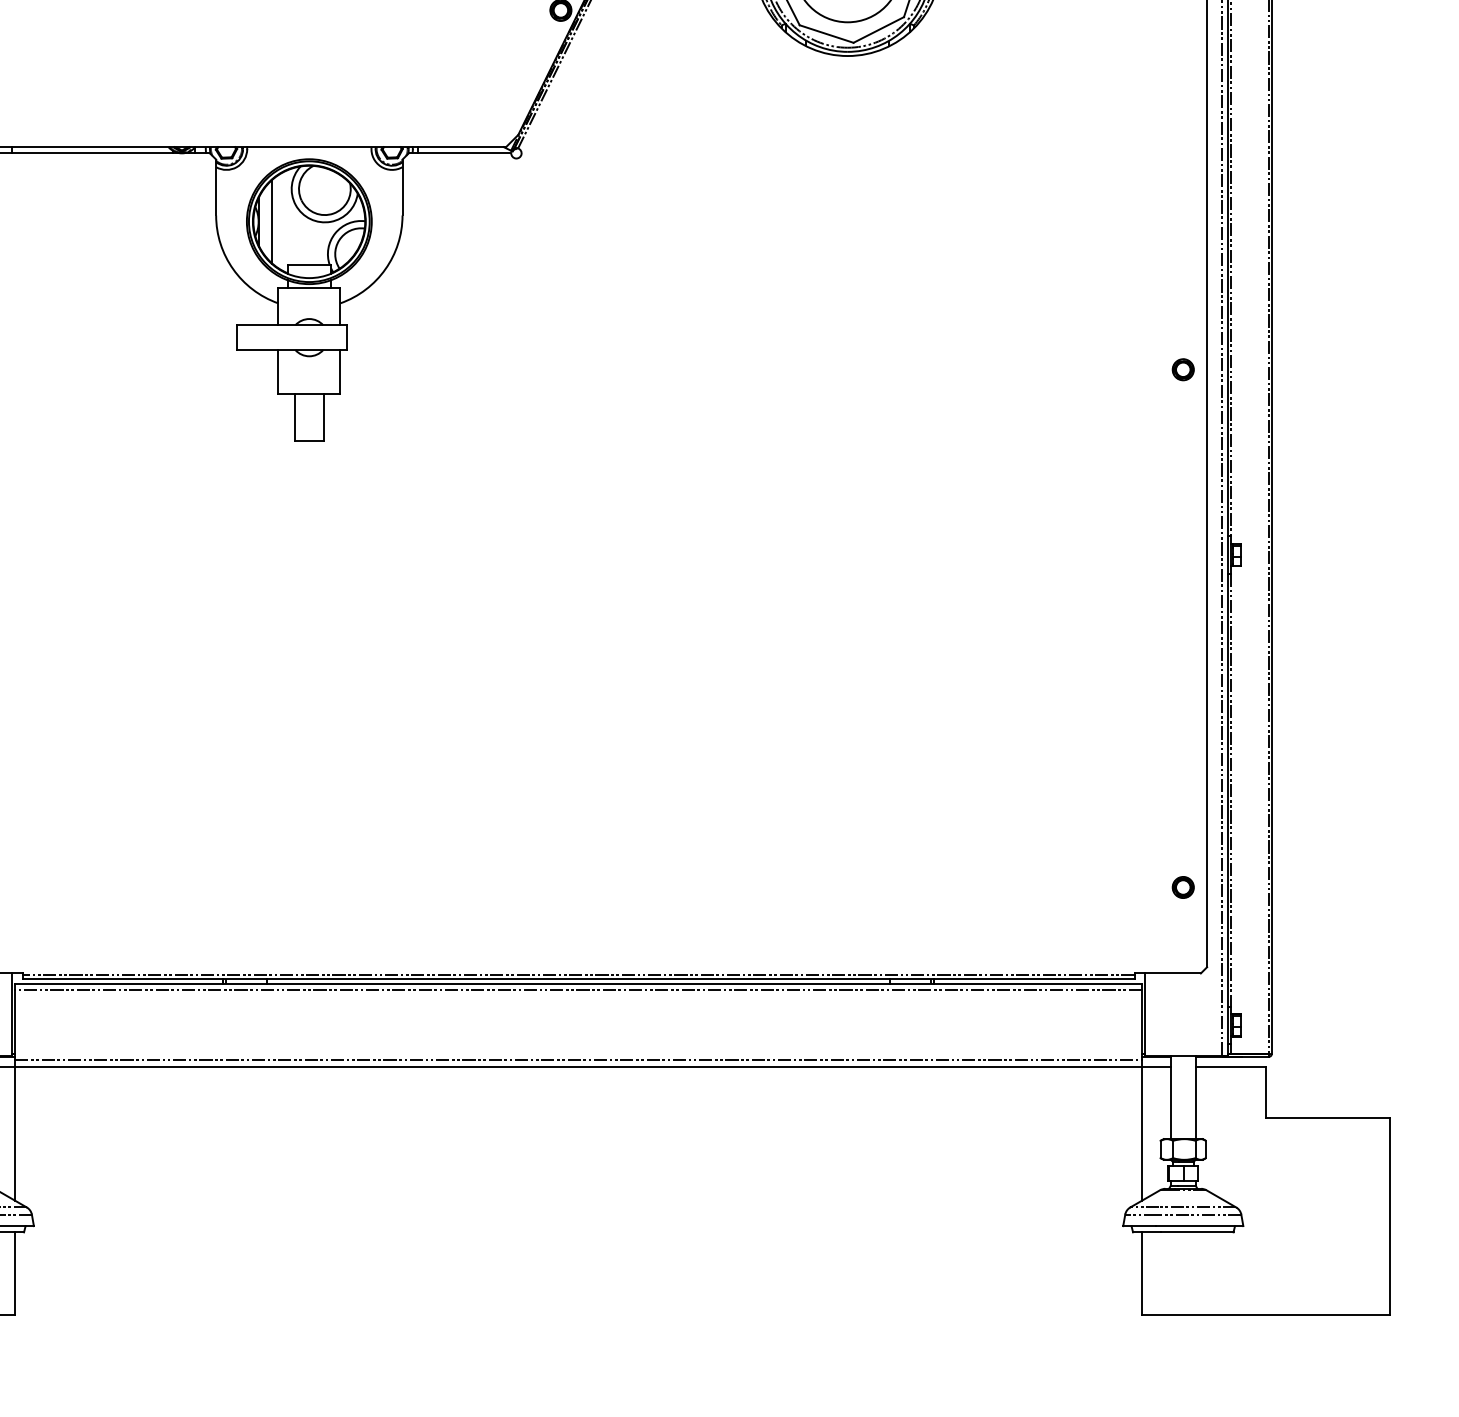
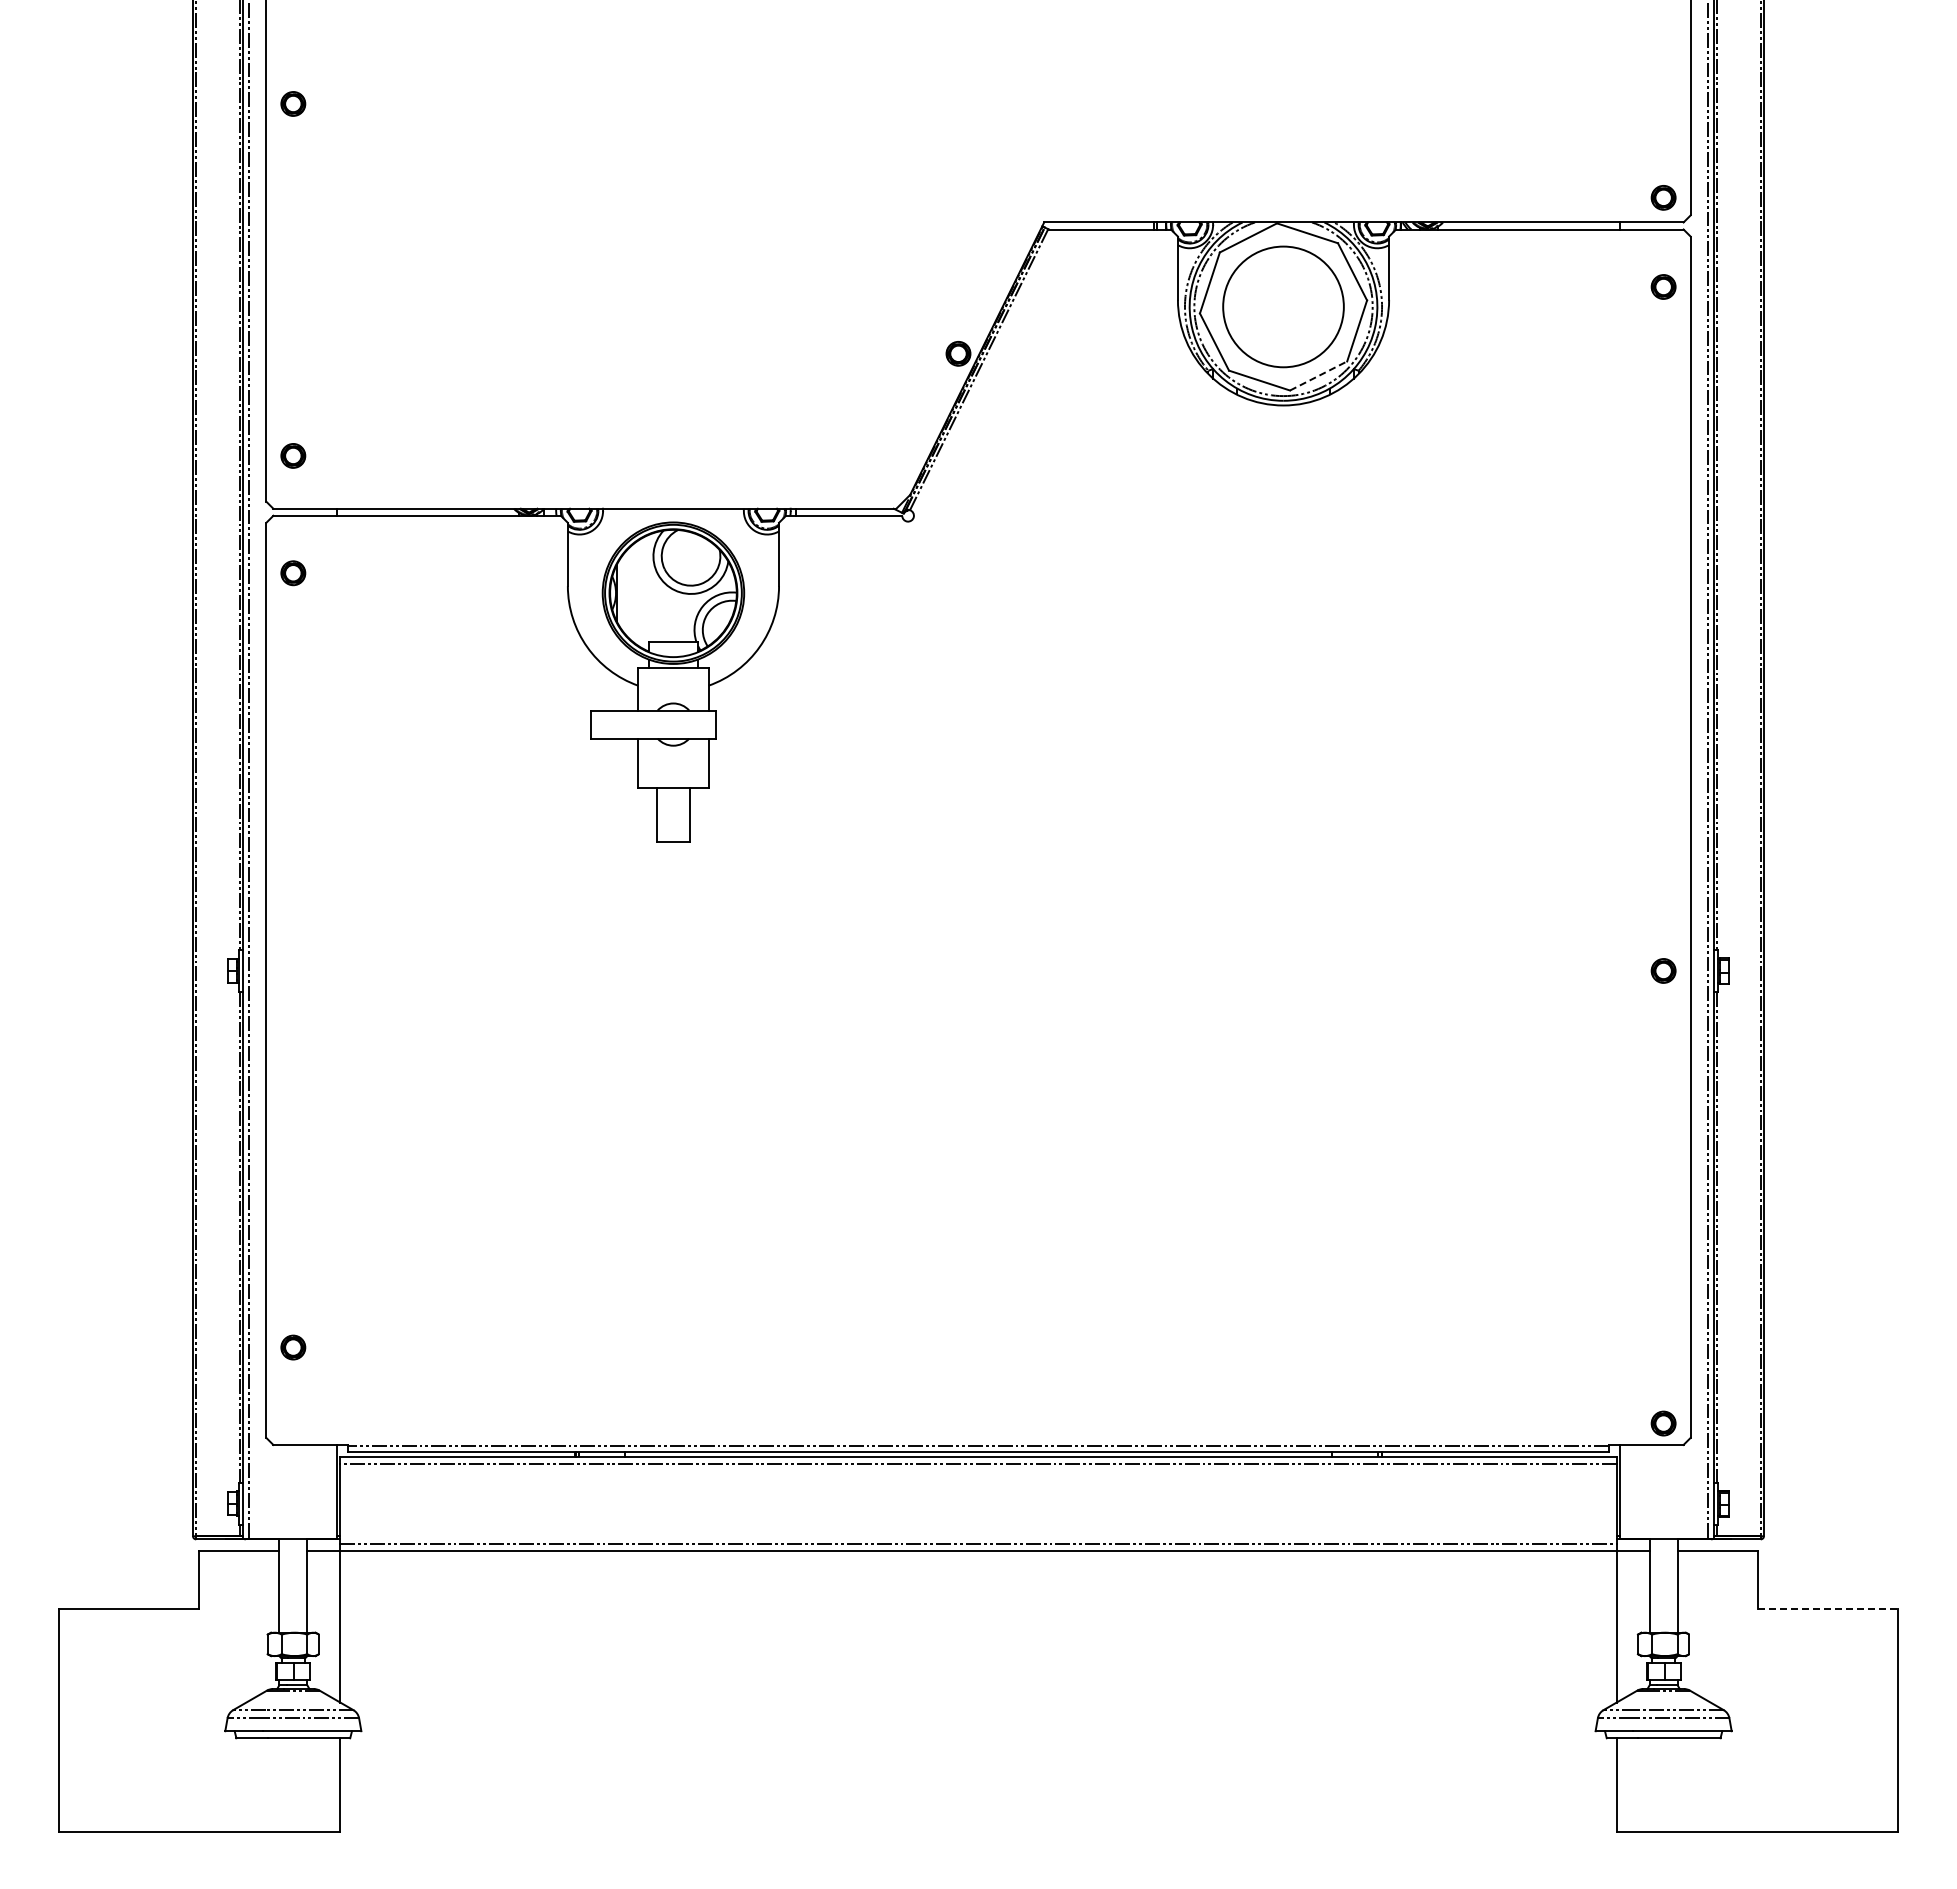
line: (879, 29) -> (1319, 375), solid -> dashed
line: (272, 221) -> (631, 592), removed
part: (1183, 369) -> (1663, 970), moved
part: (1183, 887) -> (1663, 1423), moved
line: (1328, 1118) -> (1828, 1609), solid -> dashed

